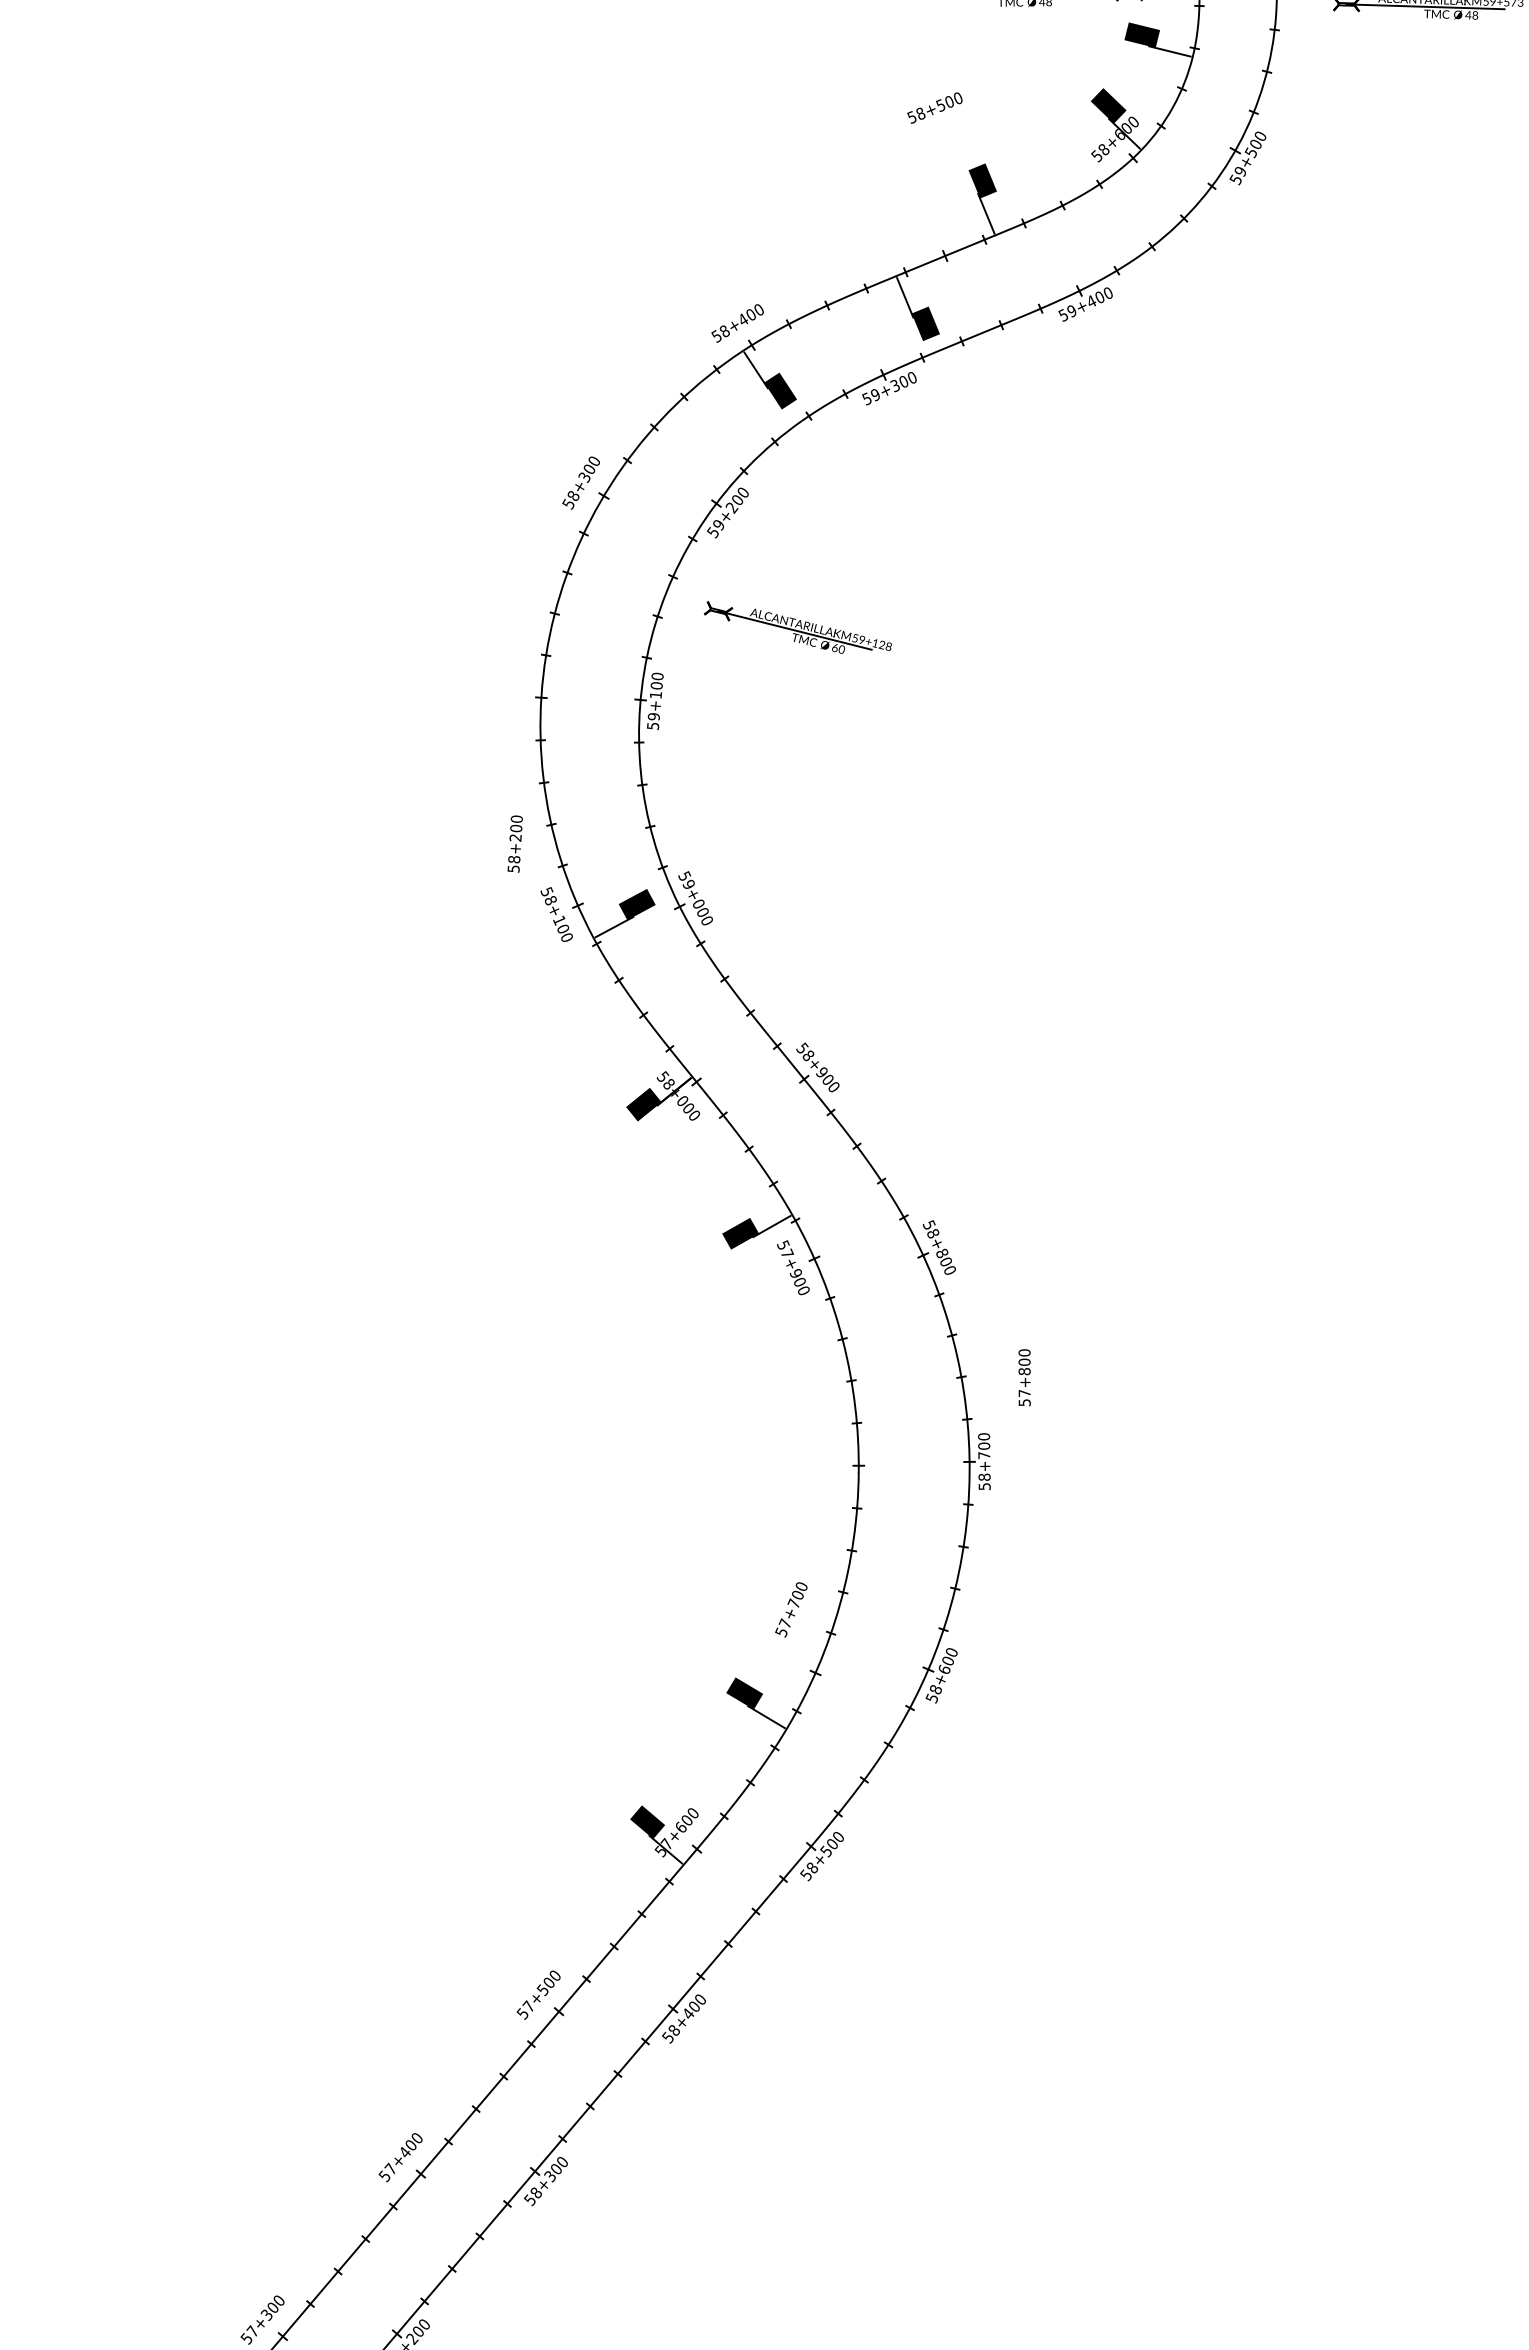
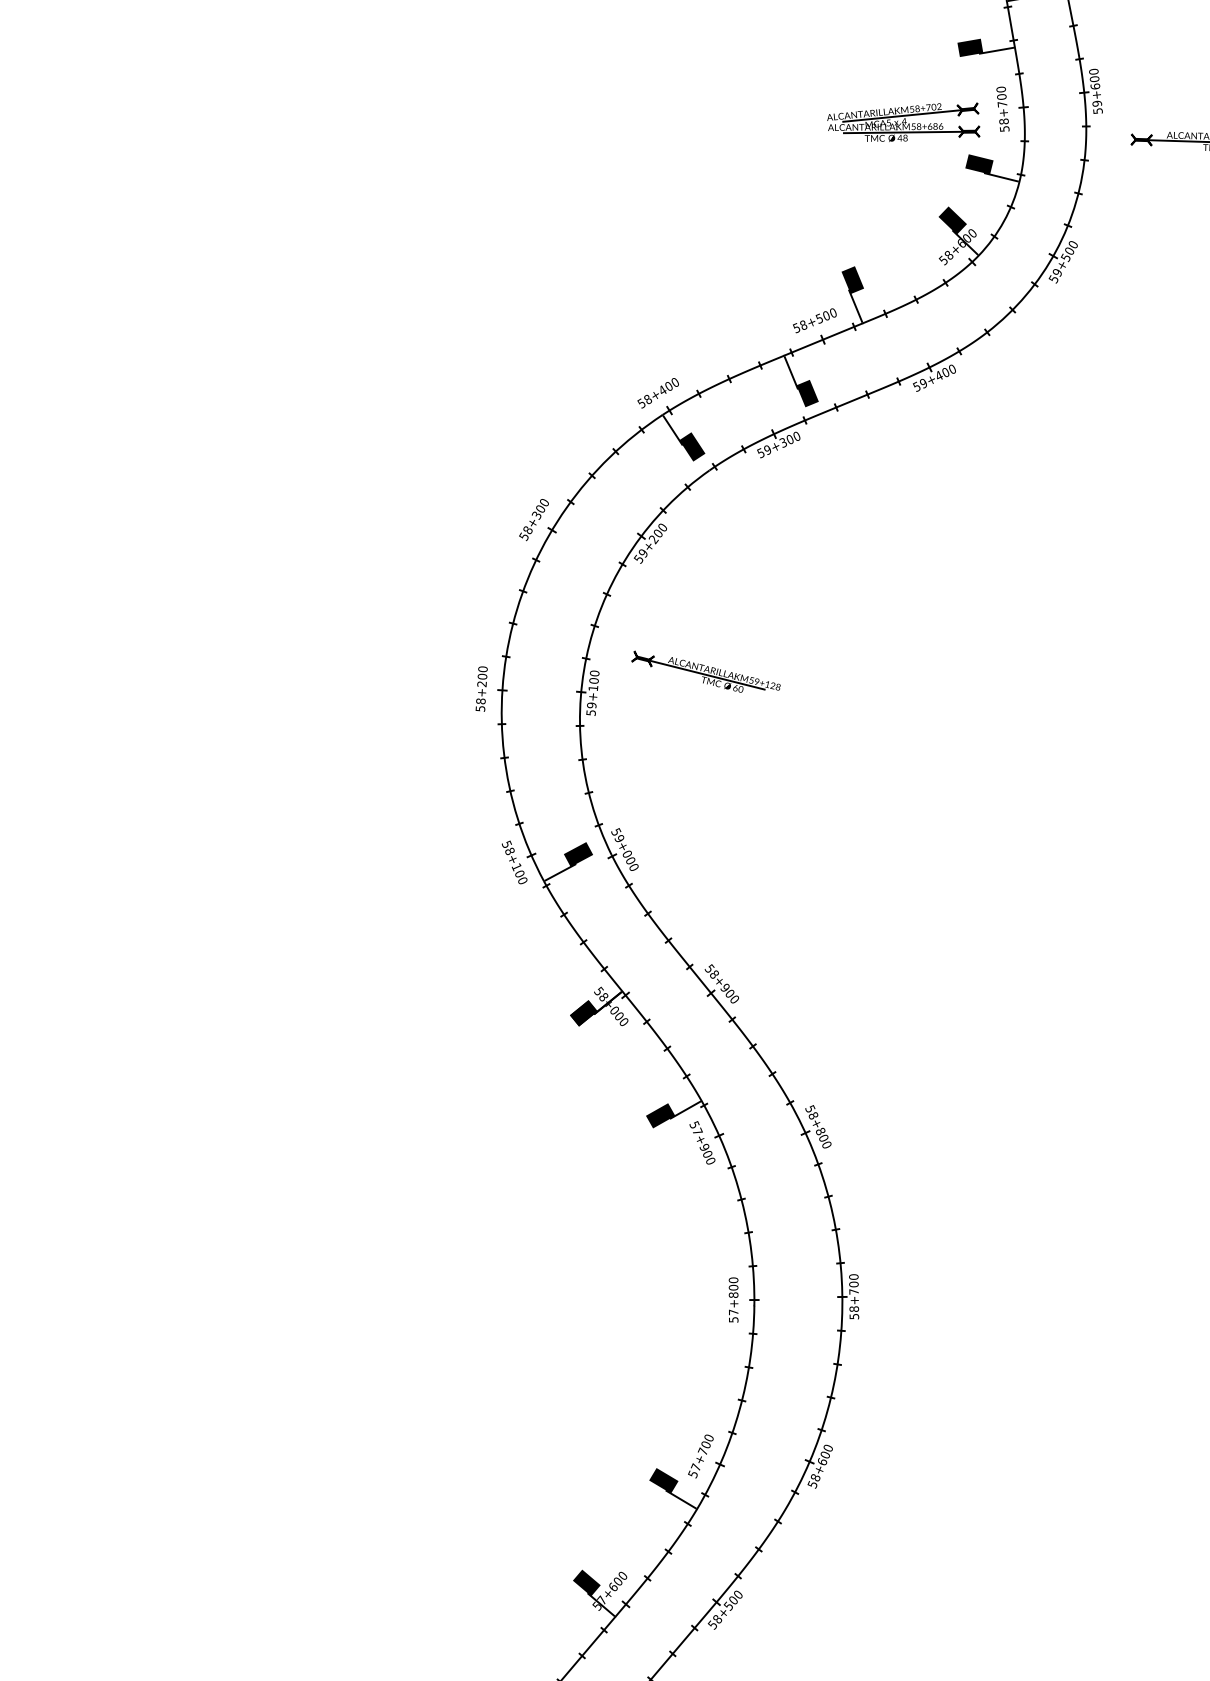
text: (934, 107) -> (814, 320), moved
part: (797, 627) -> (705, 671), moved
text: (514, 843) -> (481, 688), moved
text: (1024, 1377) -> (733, 1299), moved
text: (791, 1609) -> (700, 1456), moved

